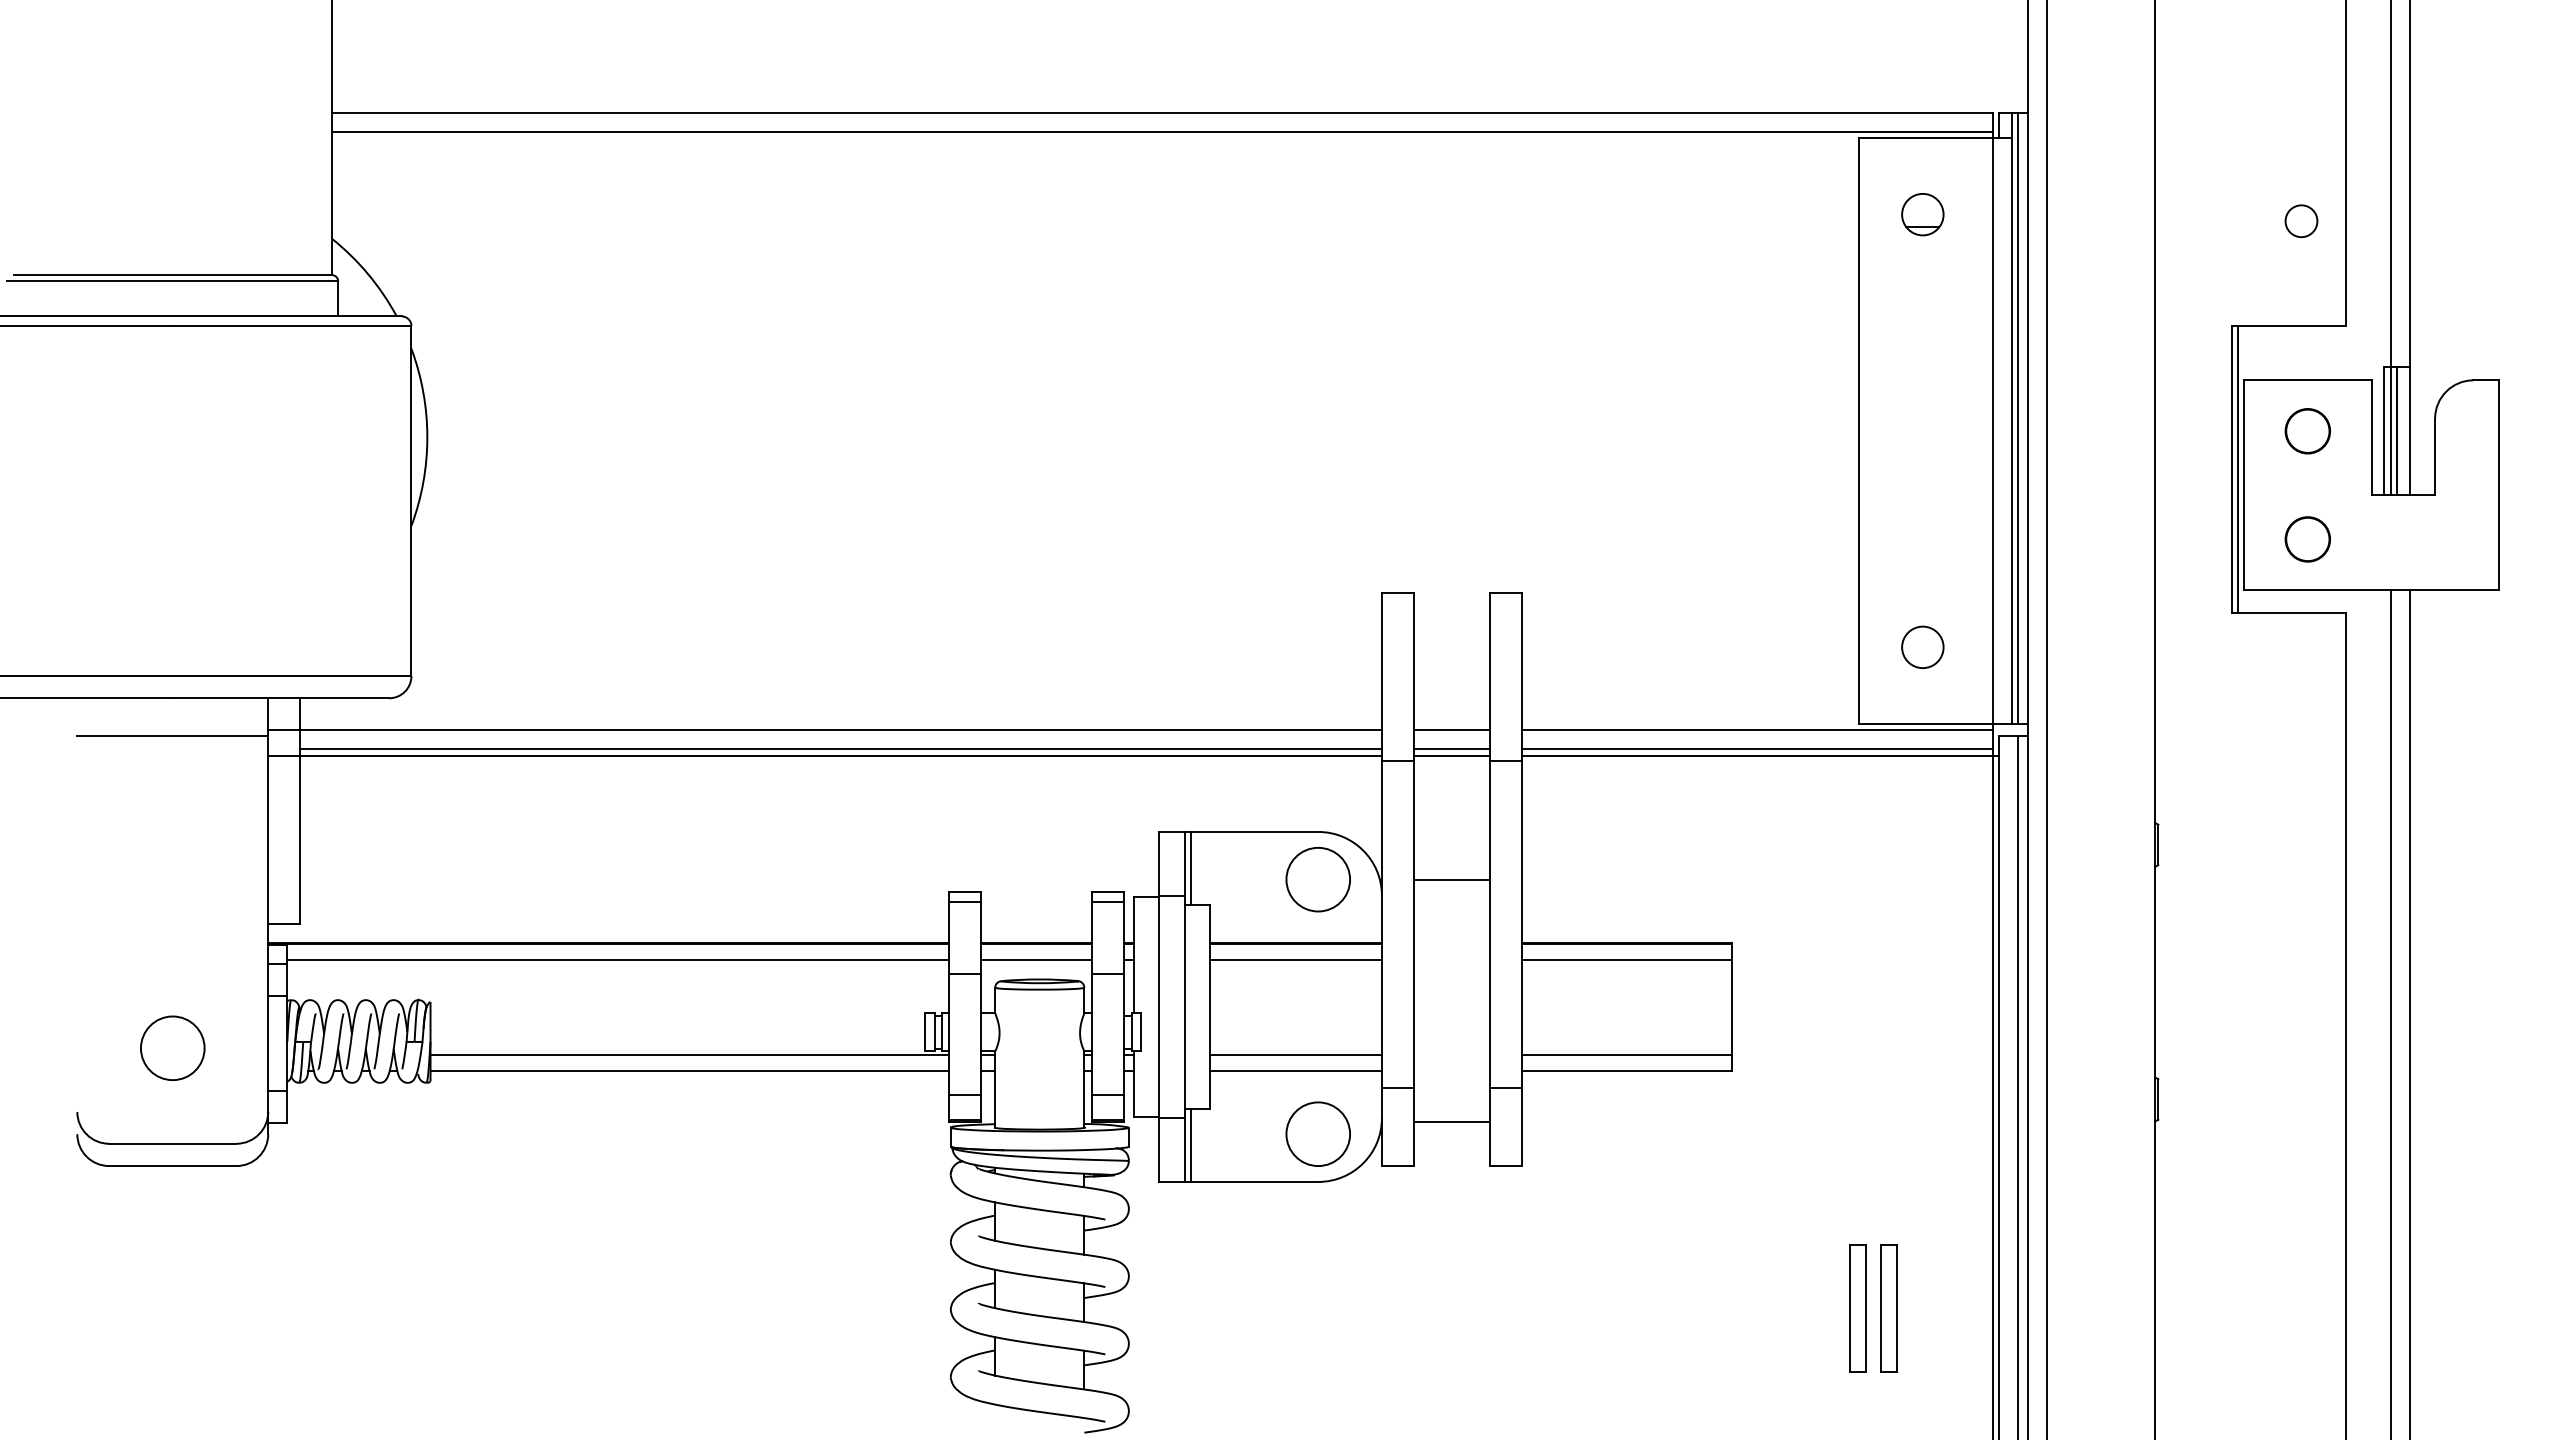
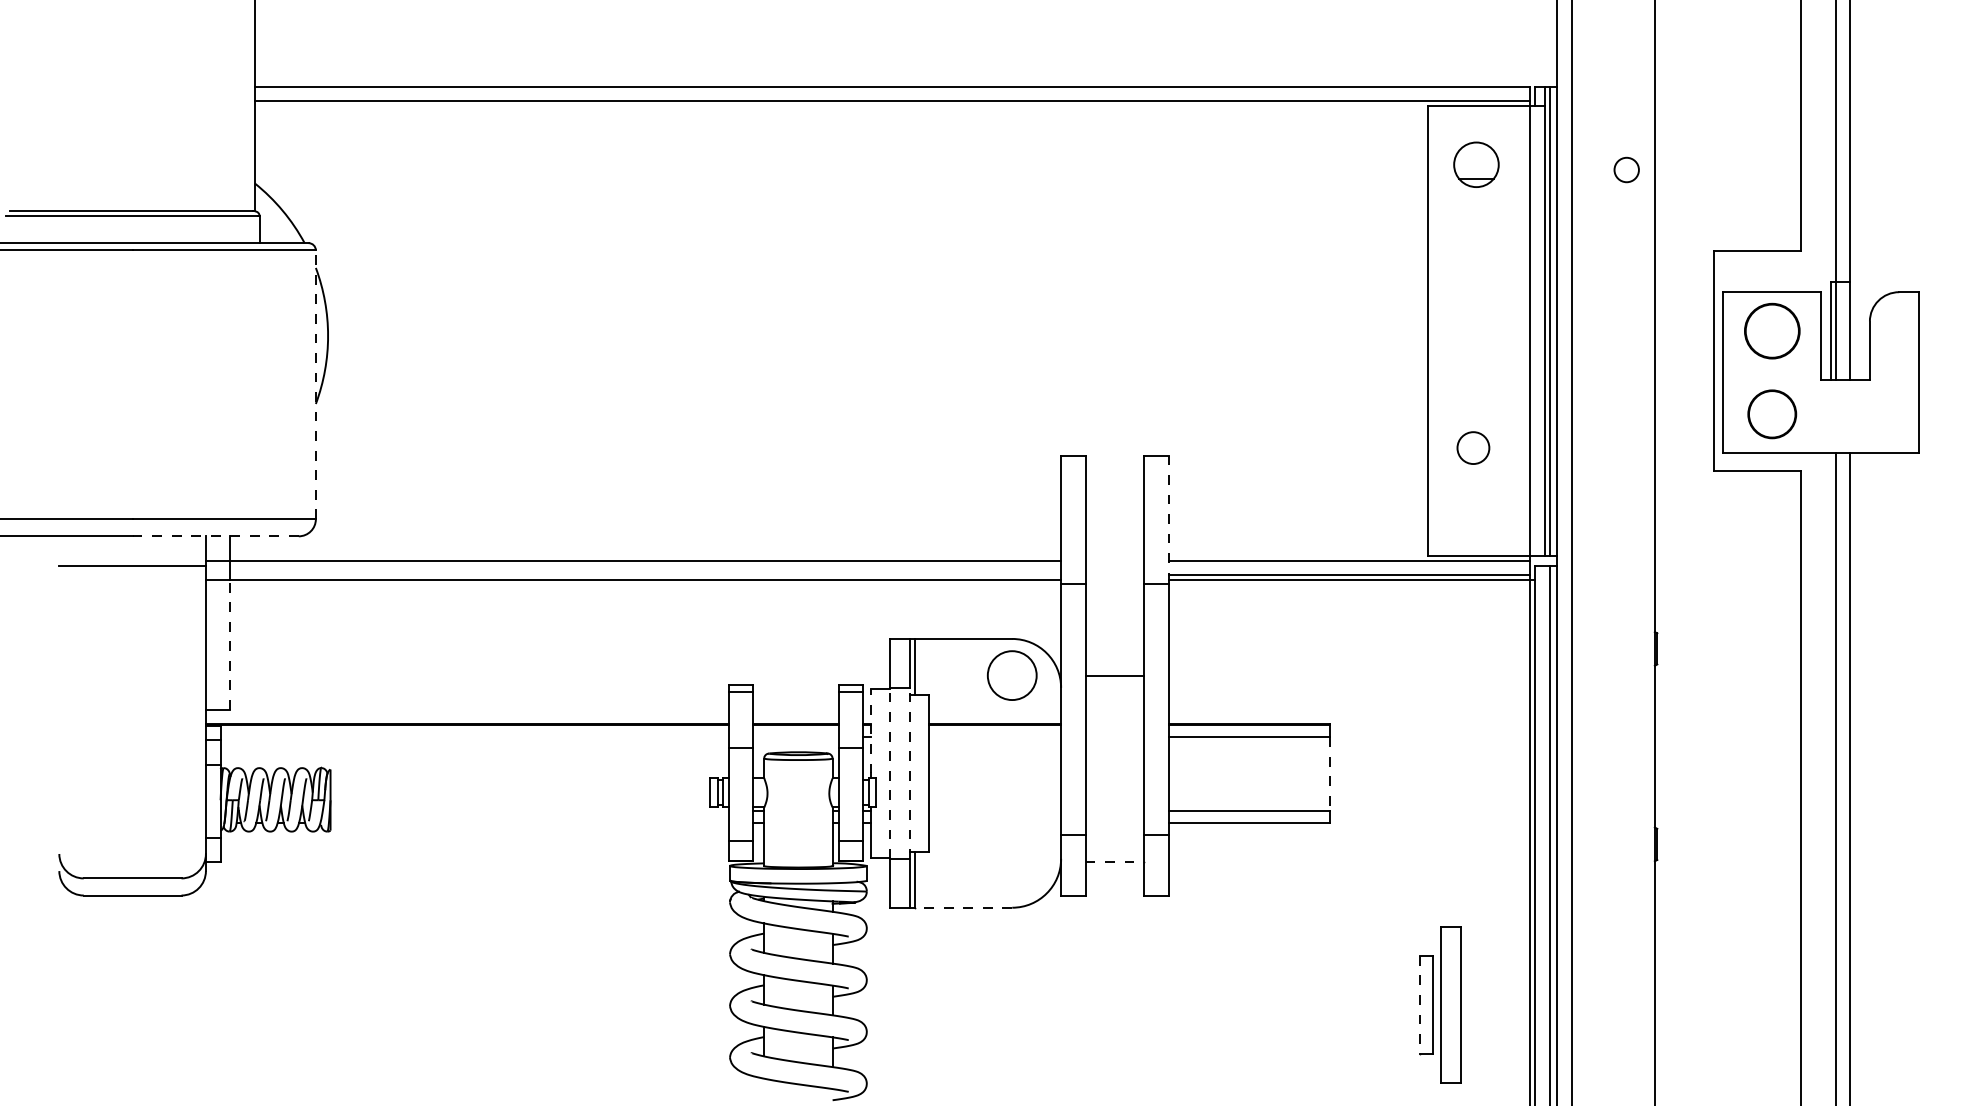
part: (1922, 214) -> (1476, 164), size x1.4
circle: (2301, 221) -> (1626, 170), moved
line: (2396, 430) -> (1840, 330), removed
circle: (2307, 431) -> (1771, 331), size x1.6
line: (2237, 469) -> (1718, 360), removed
line: (411, 500) -> (315, 384), solid -> dashed
circle: (2307, 539) -> (1771, 414), size x1.4
circle: (1922, 646) -> (1473, 447), moved
line: (1521, 676) -> (1168, 519), solid -> dashed
line: (280, 698) -> (215, 536), solid -> dashed
line: (1451, 730) -> (1114, 561), removed
line: (840, 749) -> (645, 575), removed
line: (1451, 749) -> (1114, 575), removed
line: (1451, 755) -> (1114, 580), removed
line: (300, 839) -> (230, 644), solid -> dashed
line: (1133, 952) -> (870, 731), solid -> dashed
line: (618, 959) -> (474, 736), removed
line: (1036, 959) -> (795, 736), removed
line: (1295, 959) -> (994, 736), removed
line: (1159, 1006) -> (890, 773), solid -> dashed
line: (1184, 1006) -> (909, 773), solid -> dashed
line: (1731, 1007) -> (1329, 773), solid -> dashed
circle: (172, 1047) -> (132, 804), removed
line: (689, 1055) -> (529, 810), removed
line: (1295, 1055) -> (994, 810), removed
line: (689, 1071) -> (529, 822), removed
line: (1295, 1071) -> (994, 822), removed
line: (1452, 1122) -> (1115, 862), solid -> dashed
circle: (1317, 1133) -> (1011, 870), removed
line: (1254, 1181) -> (963, 907), solid -> dashed
line: (1849, 1308) -> (1420, 1004), solid -> dashed
part: (1888, 1308) -> (1450, 1004), size x1.6

